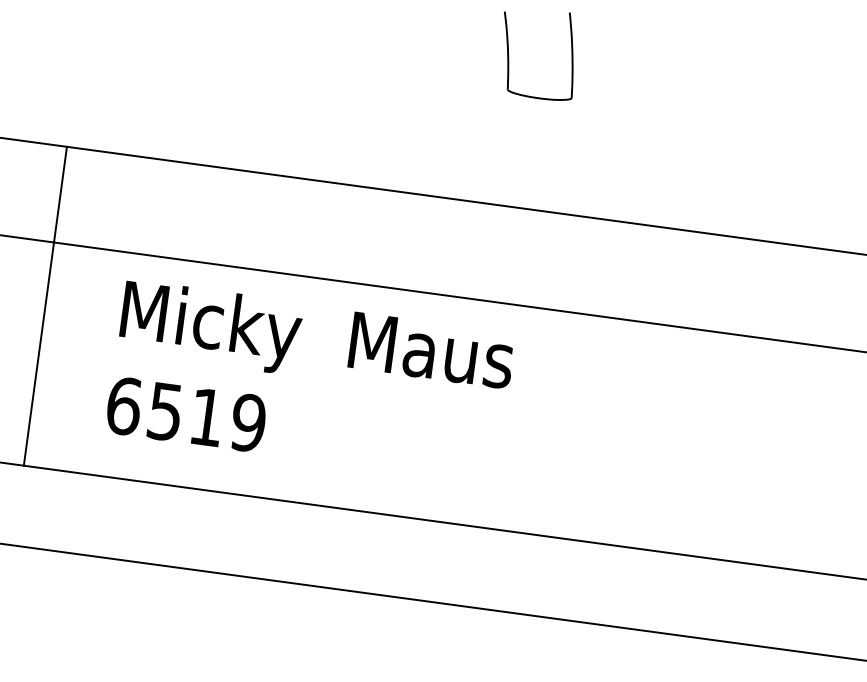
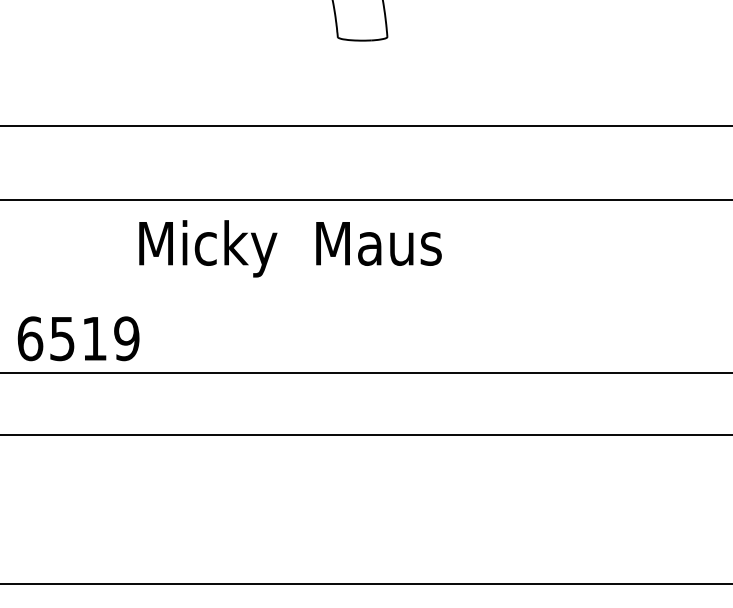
line: (45, 305) -> (8, 249), removed
text: (316, 341) -> (290, 248), moved
text: (186, 414) -> (78, 338), moved

